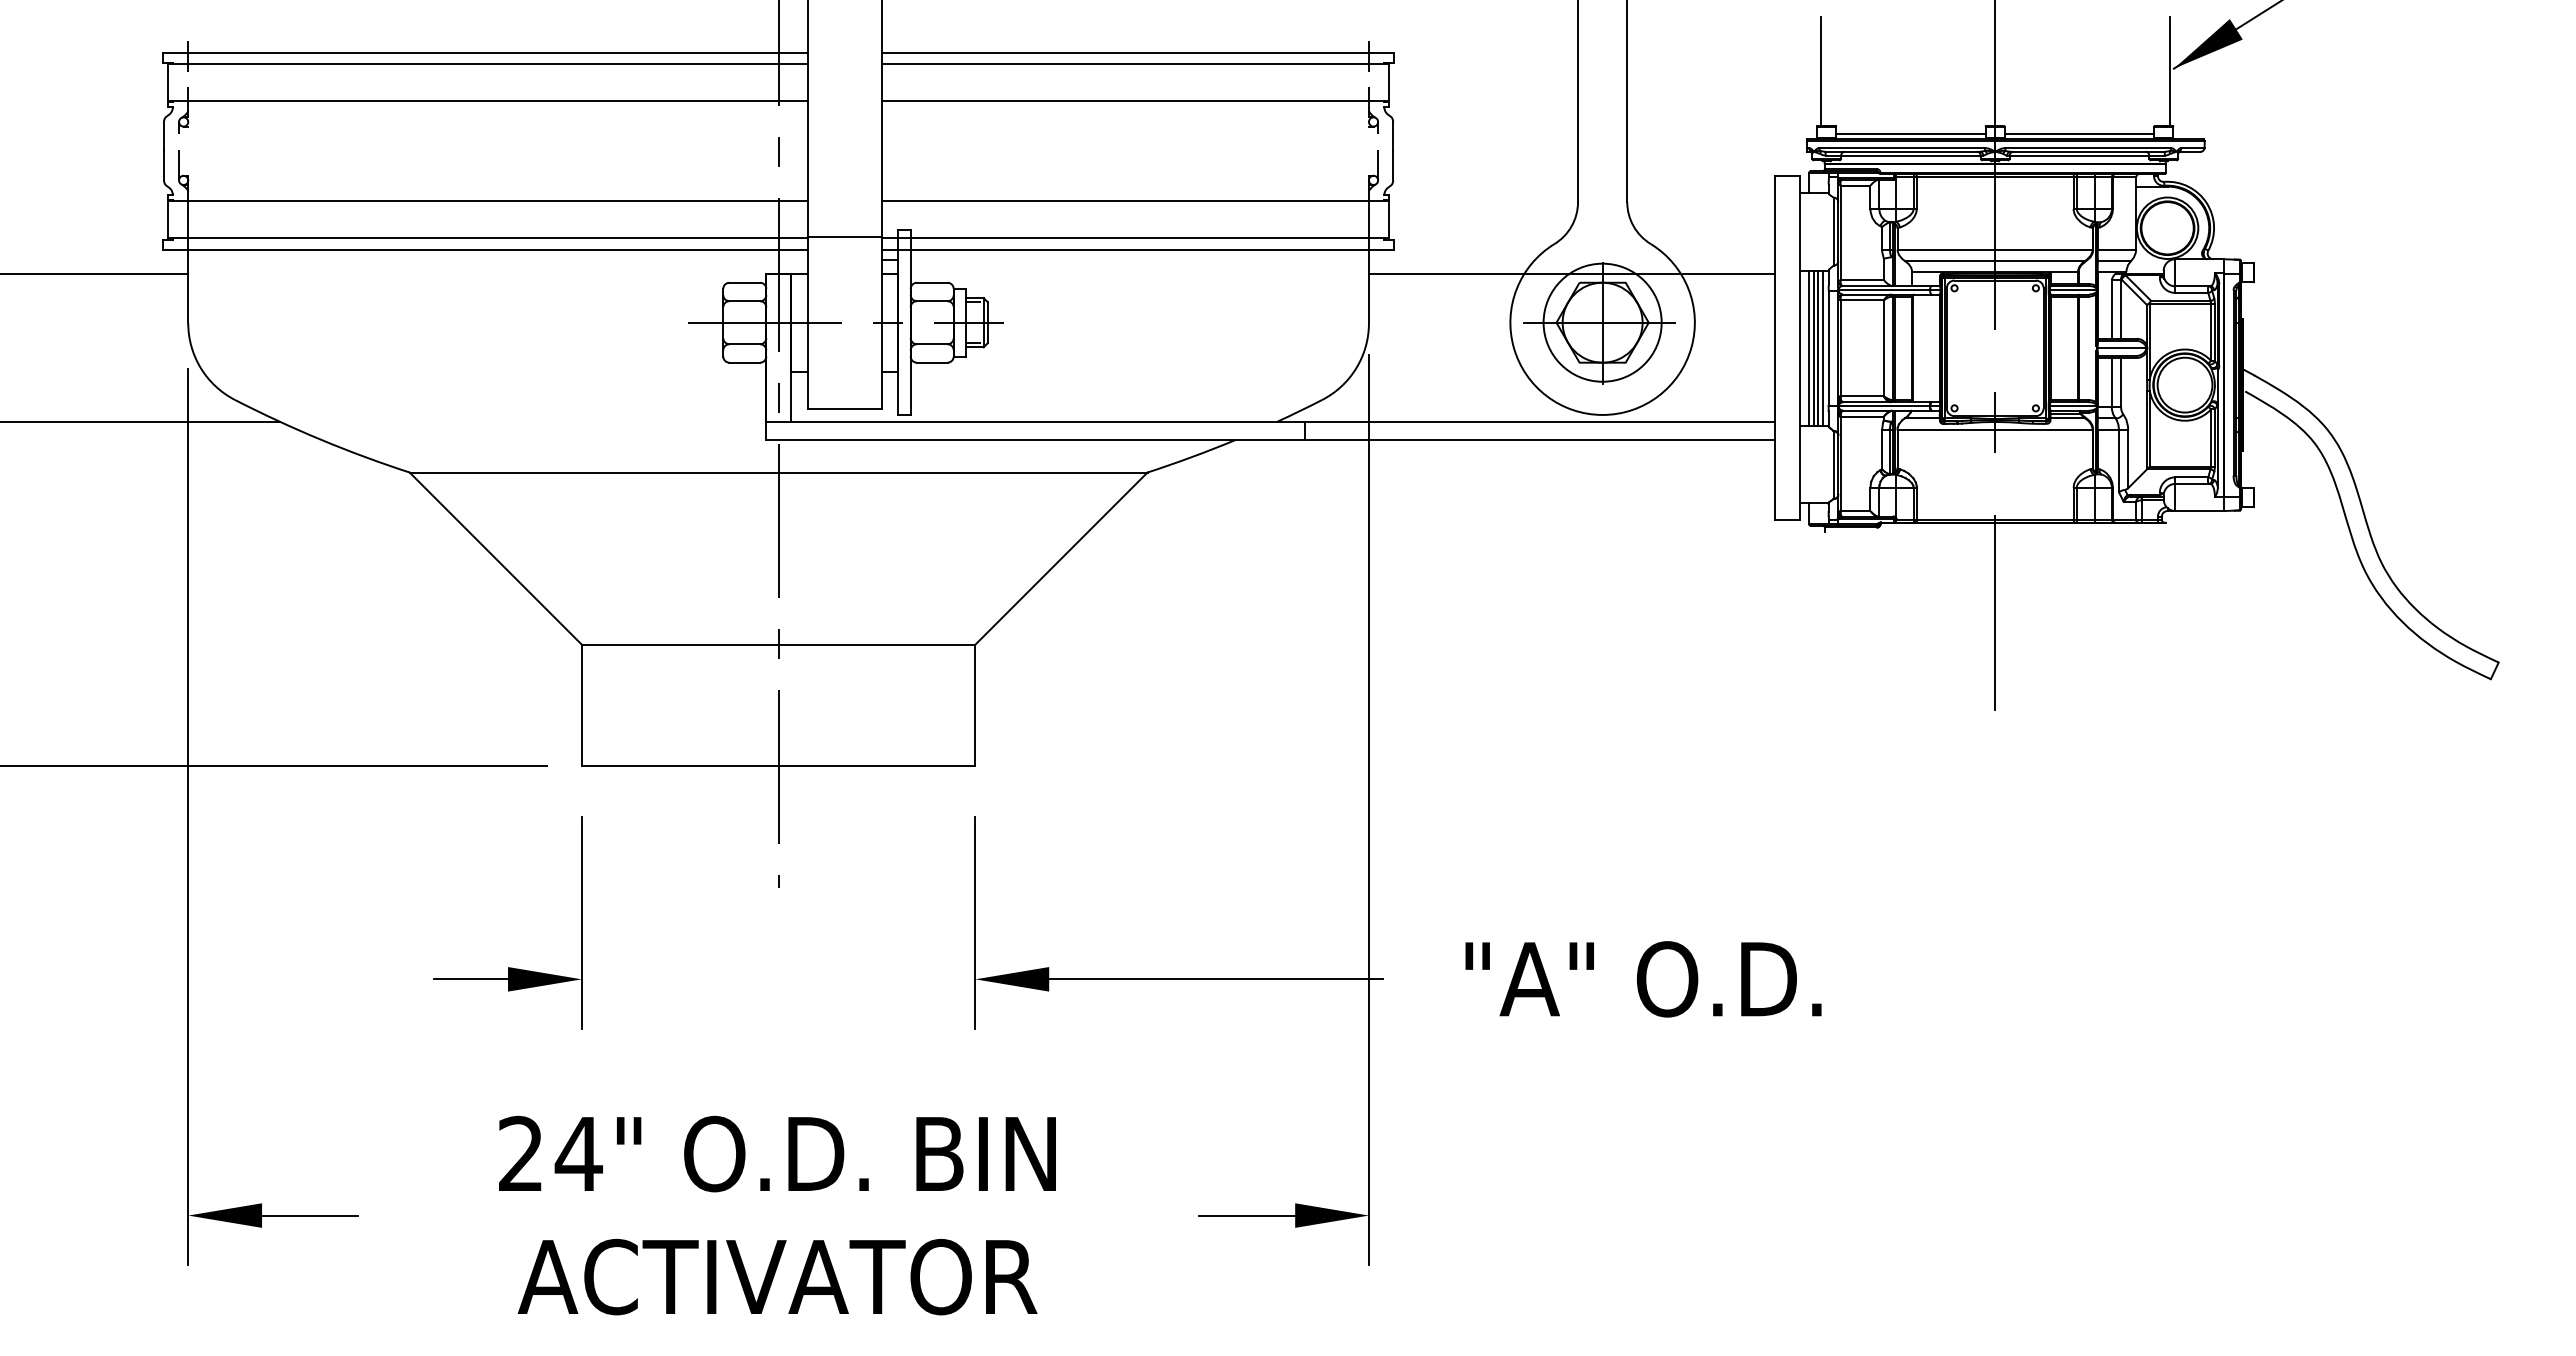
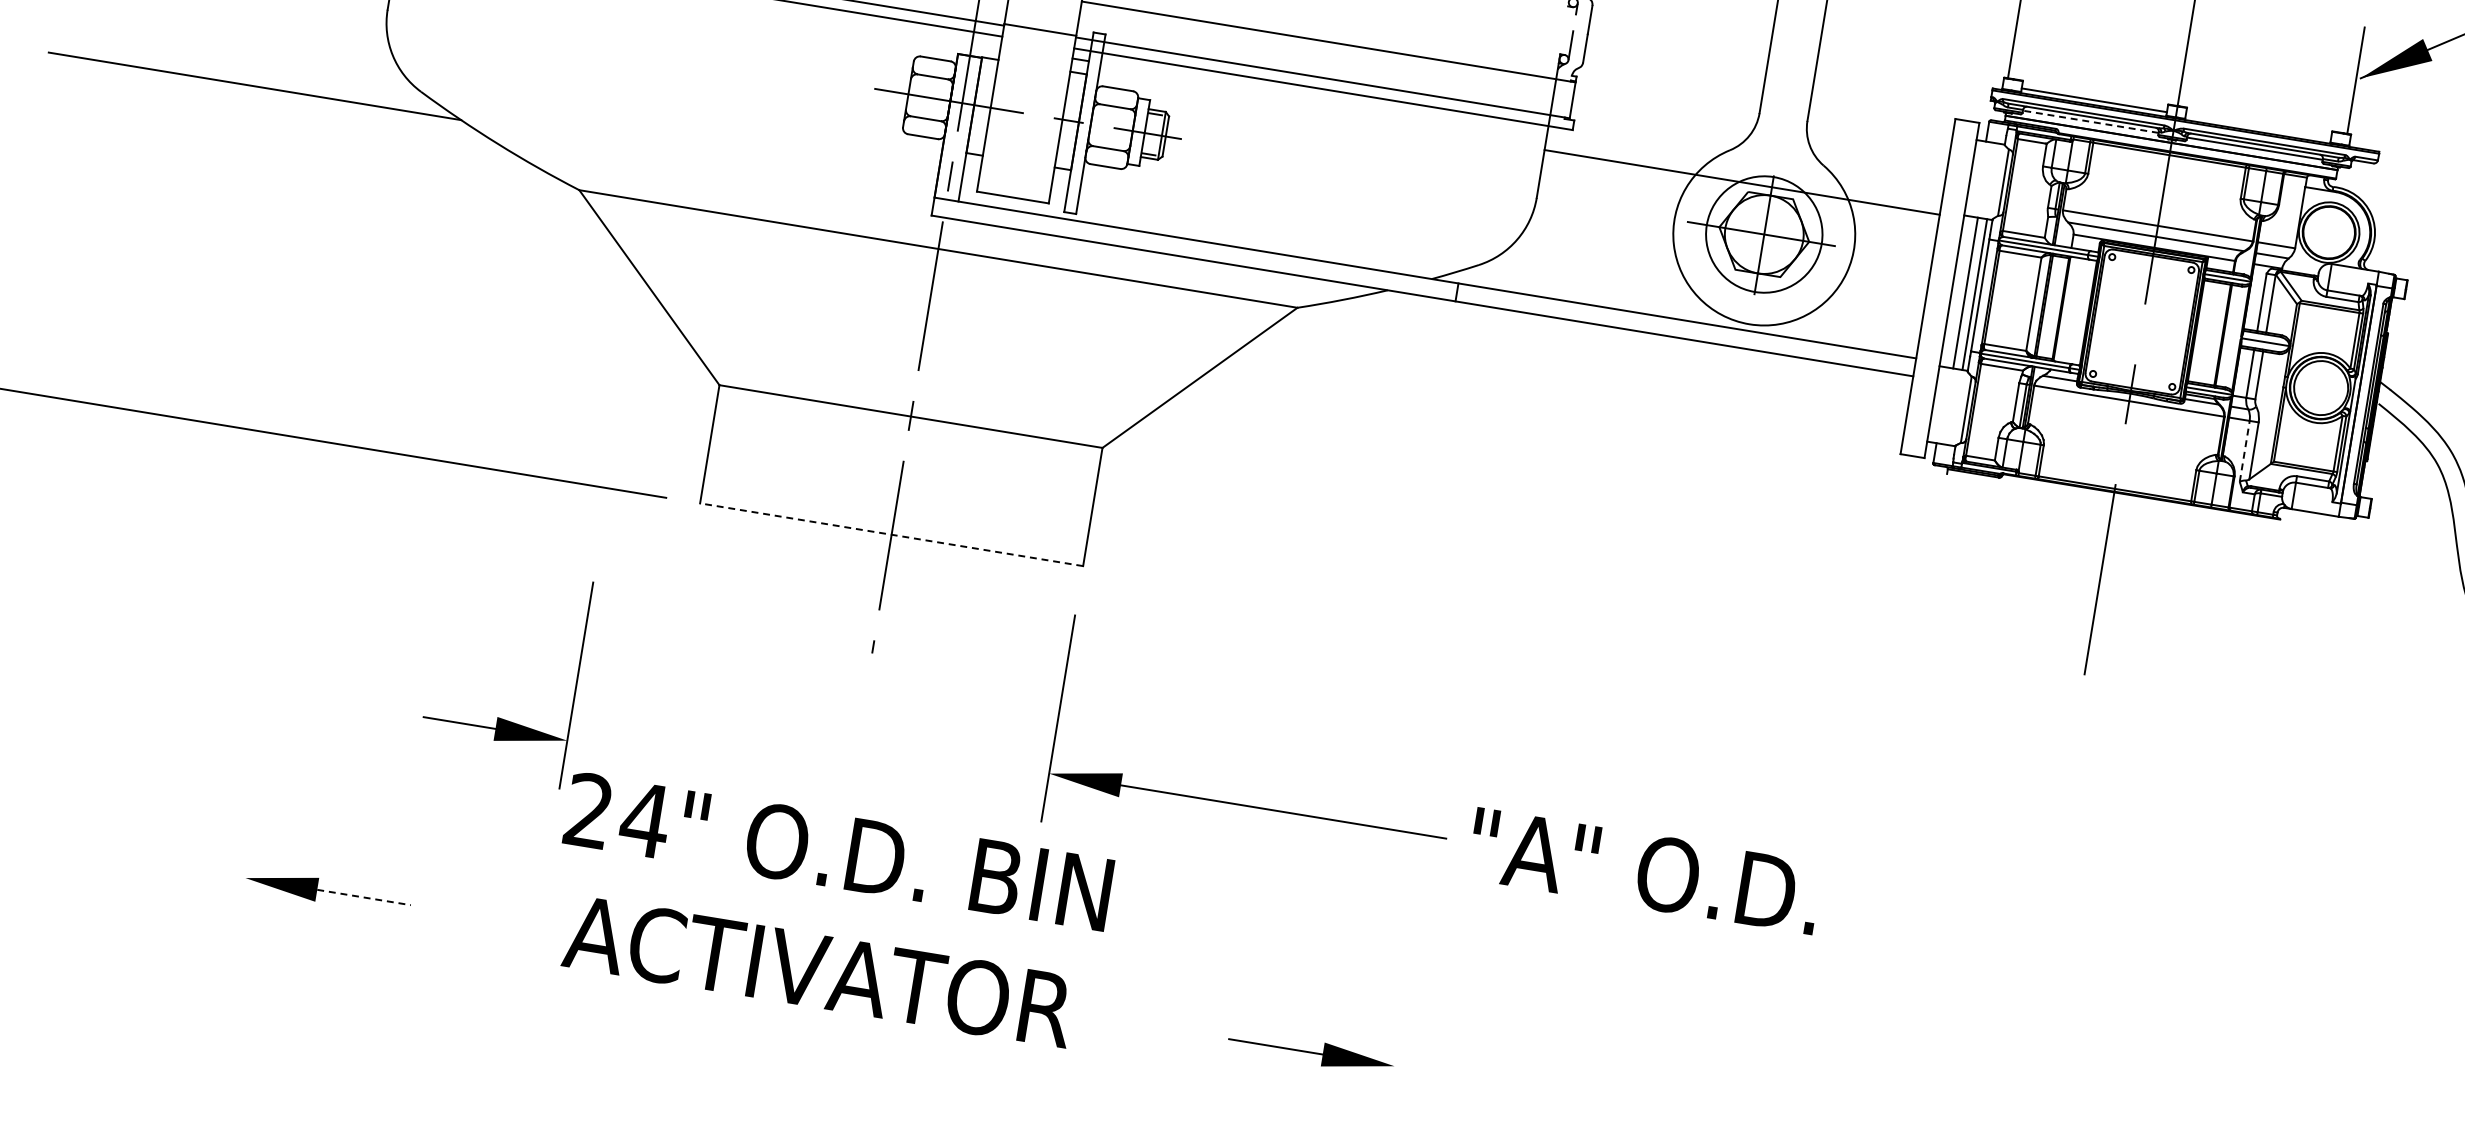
line: (2079, 134) -> (2258, 127), removed
line: (1910, 156) -> (2090, 121), solid -> dashed
line: (1809, 347) -> (1961, 291), removed
line: (1818, 347) -> (1970, 293), removed
line: (2118, 460) -> (2244, 450), solid -> dashed
line: (778, 766) -> (891, 535), solid -> dashed
line: (1368, 809) -> (1458, 670), removed
line: (188, 816) -> (309, 489), removed
part: (508, 967) -> (497, 717), moved
text: (1643, 979) -> (1644, 871), moved
line: (310, 1215) -> (364, 897), solid -> dashed
text: (777, 1215) -> (828, 911), moved

